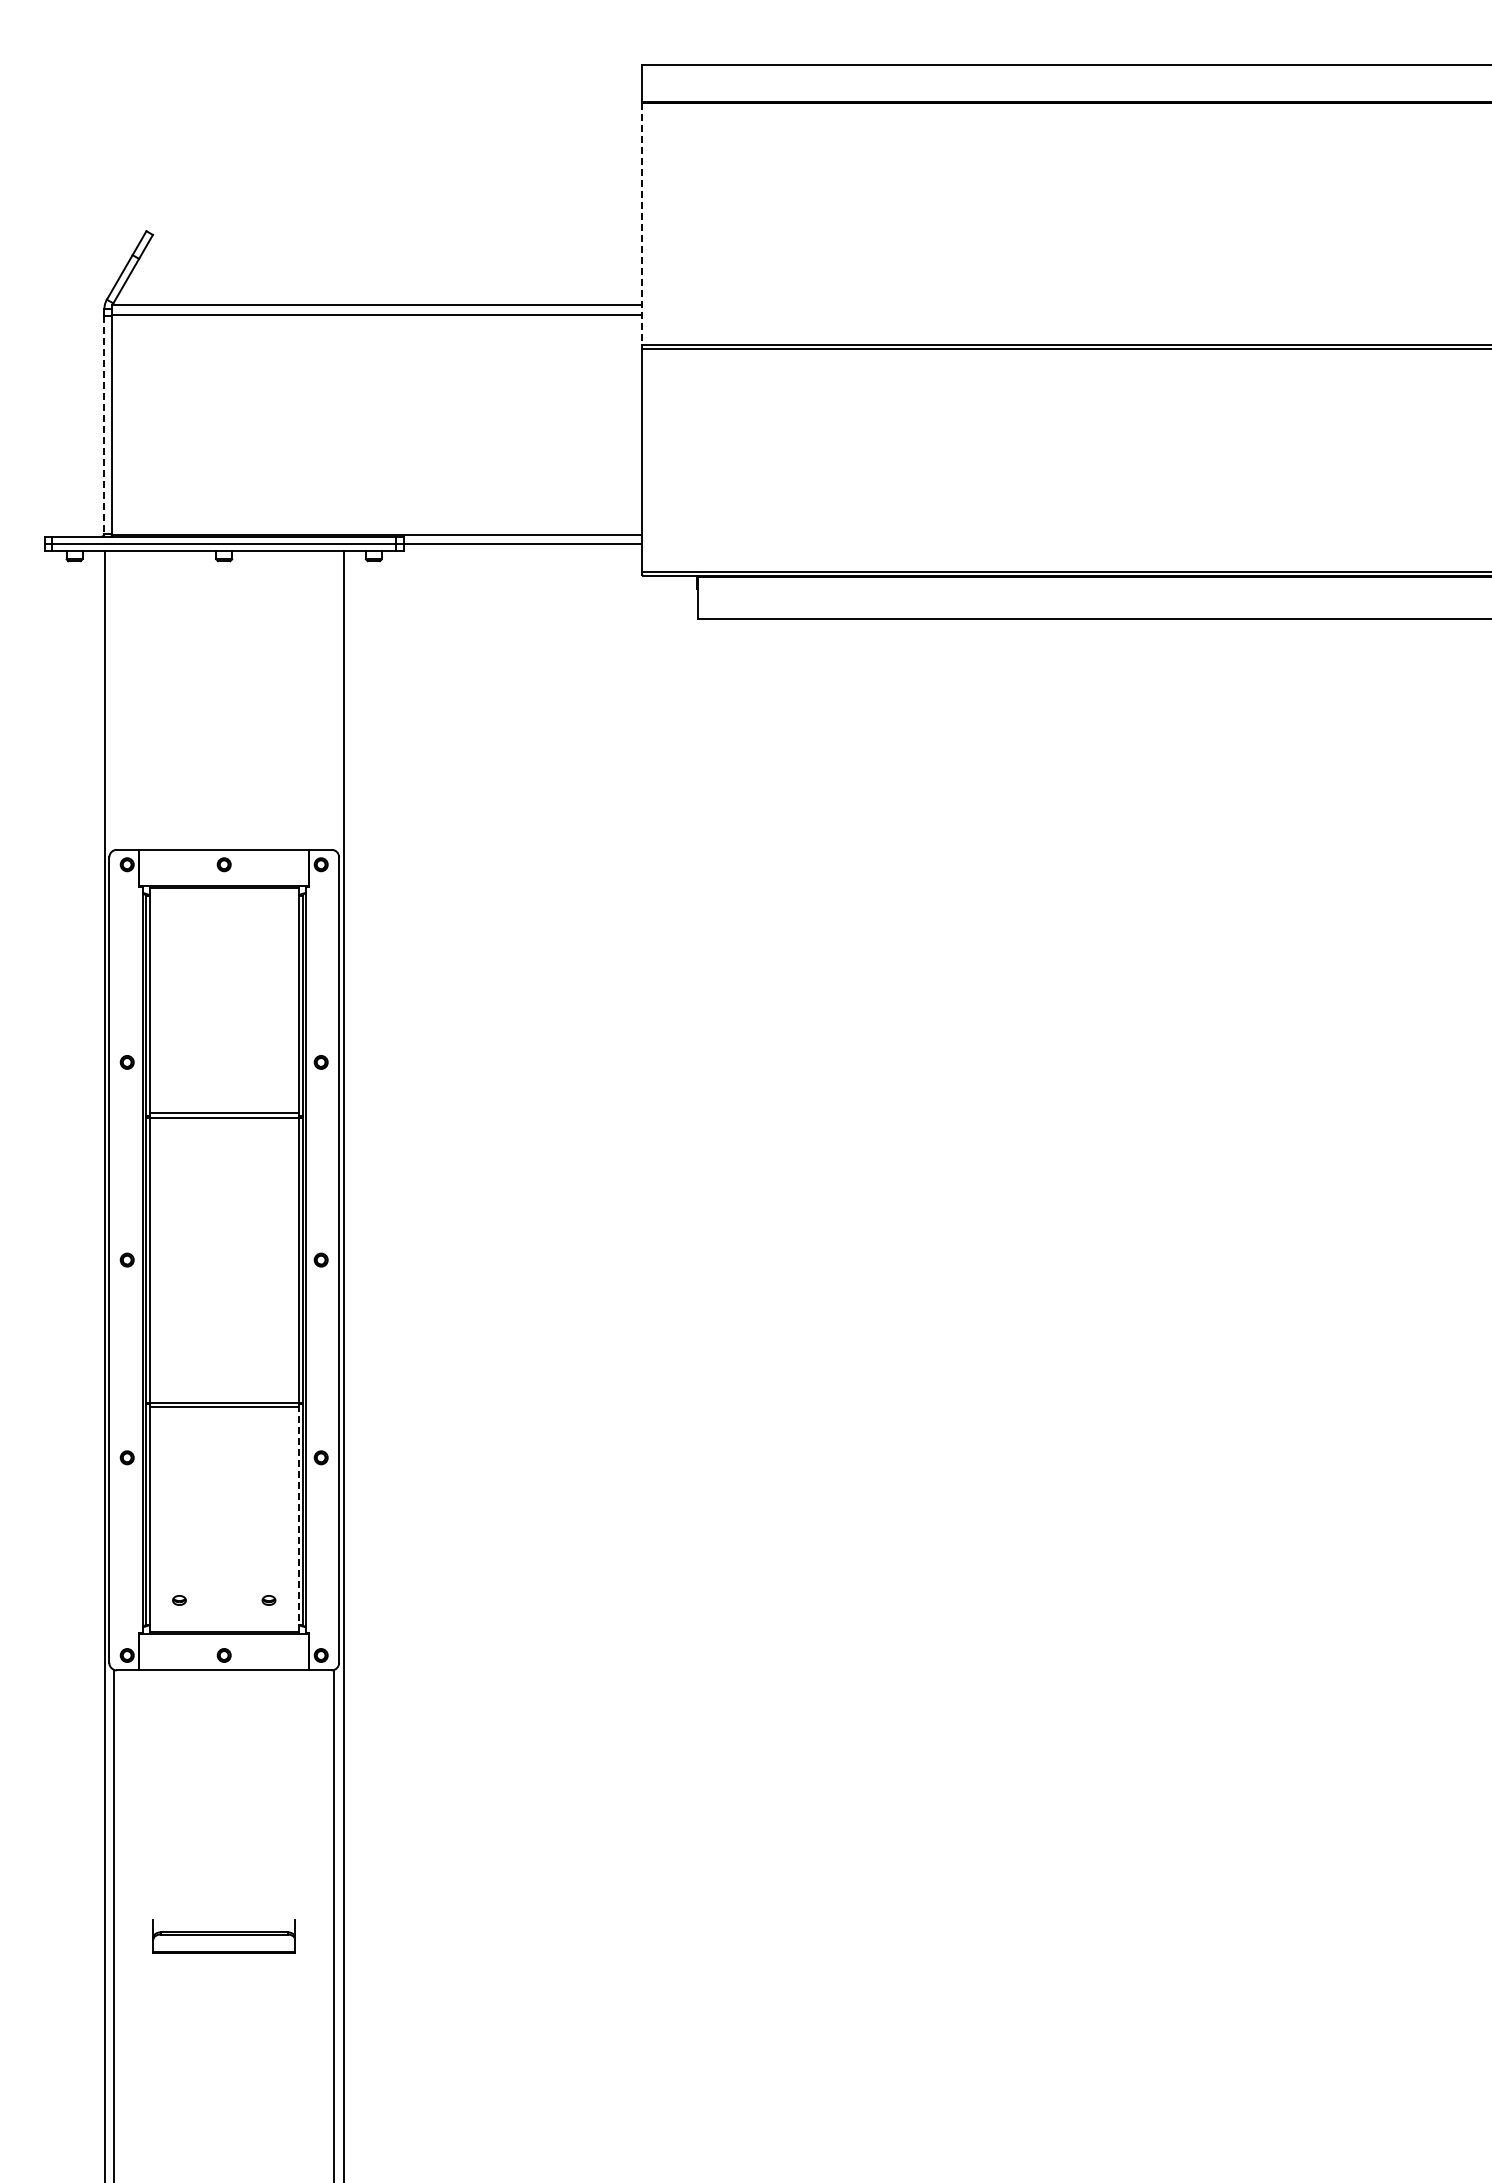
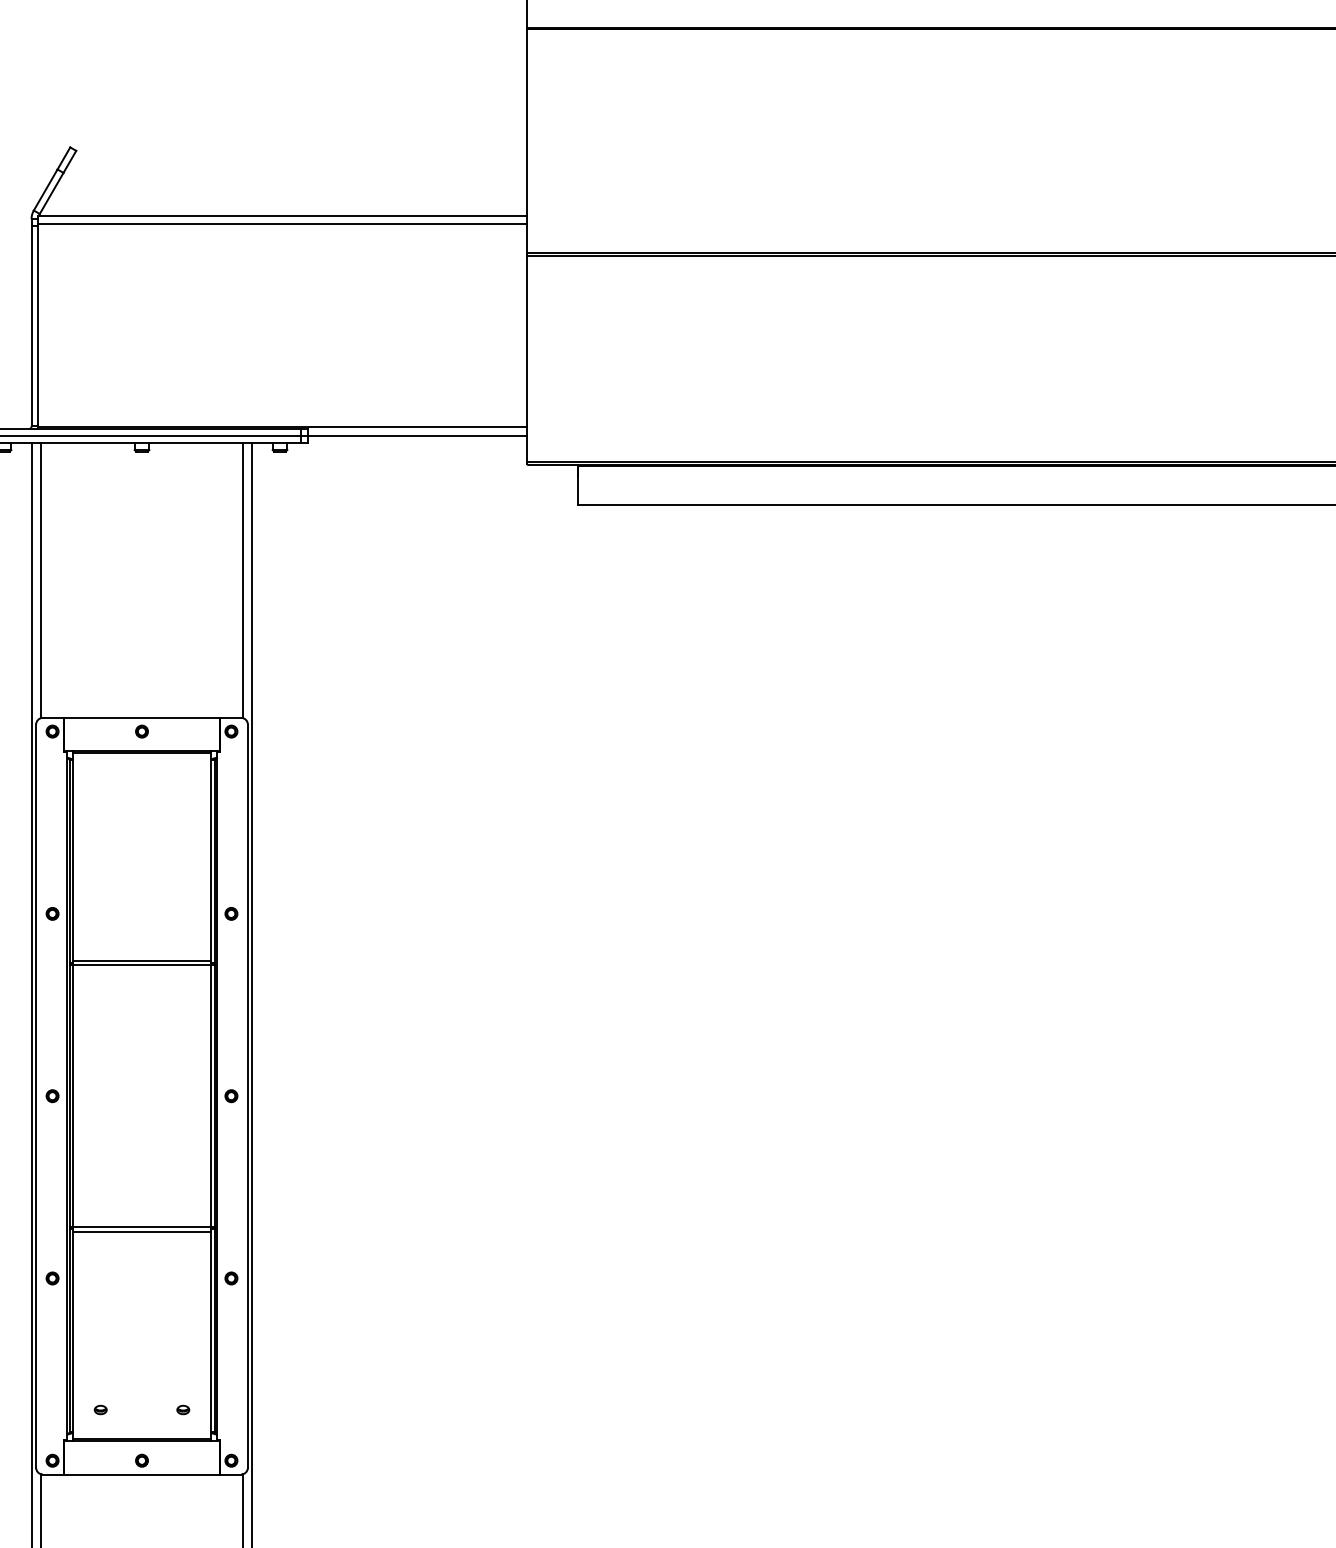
line: (641, 224) -> (526, 141), dashed -> solid
line: (104, 425) -> (31, 326), dashed -> solid
line: (114, 700) -> (40, 580), added
line: (334, 700) -> (243, 580), added
line: (298, 1519) -> (210, 1335), dashed -> solid

